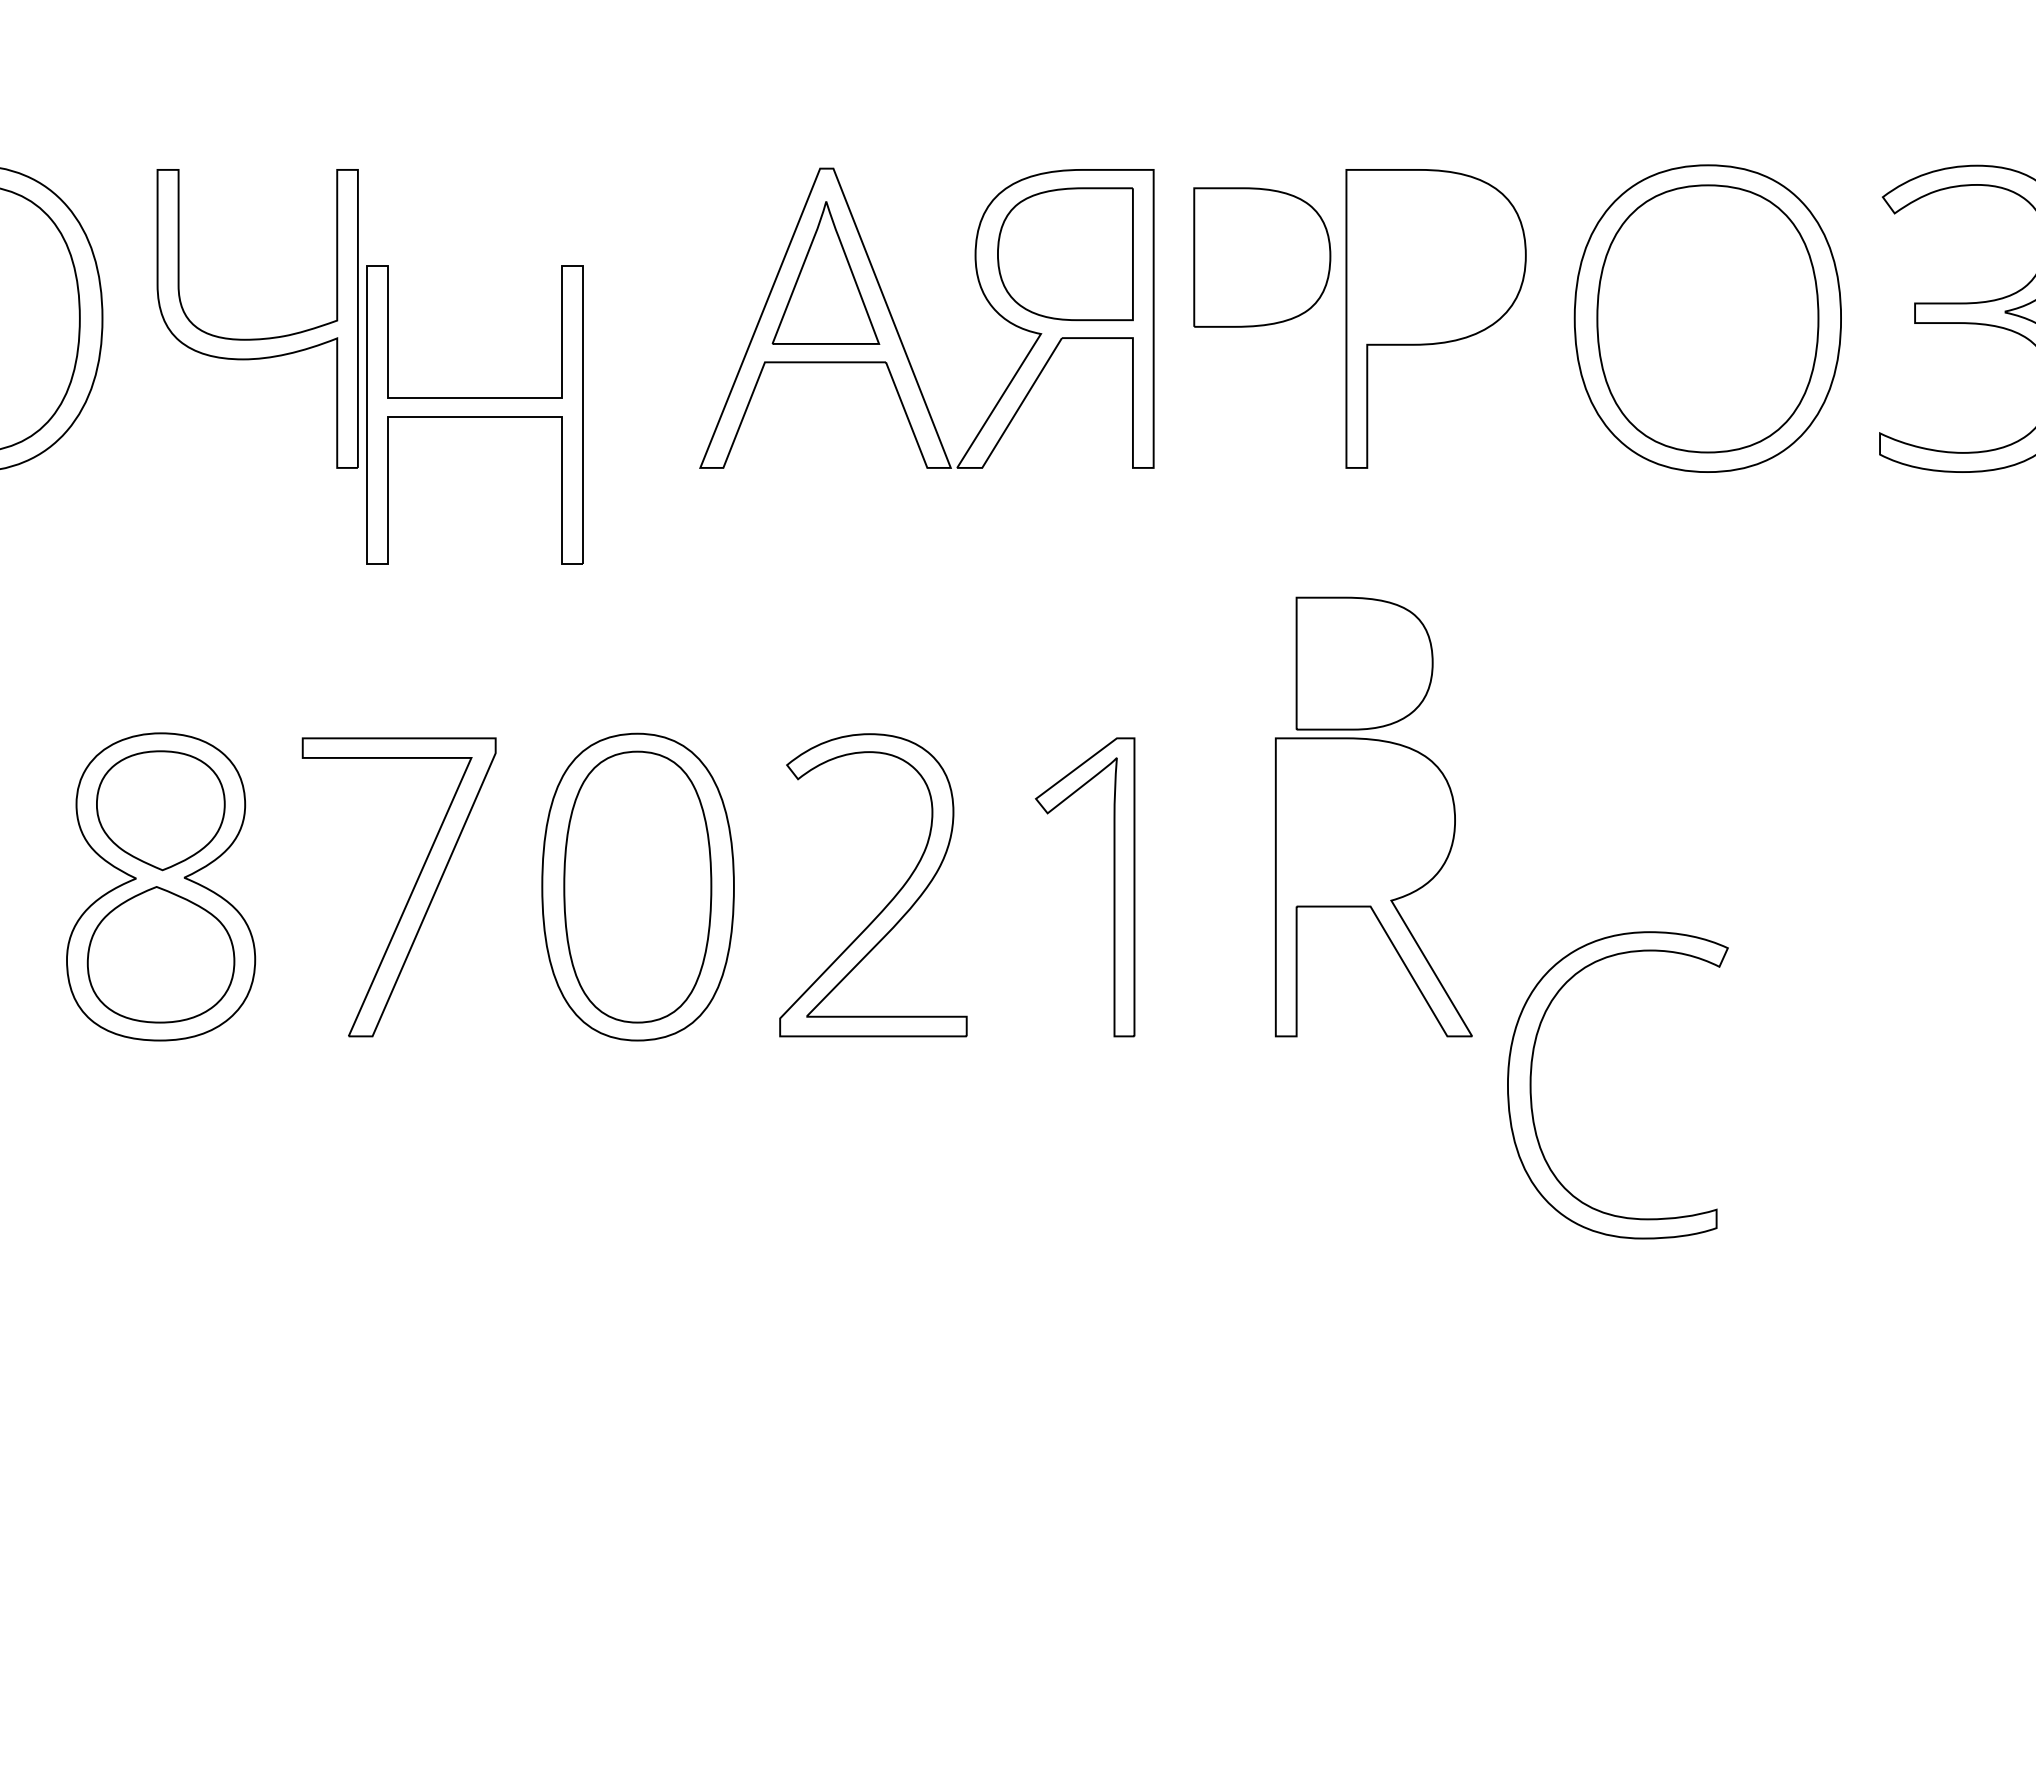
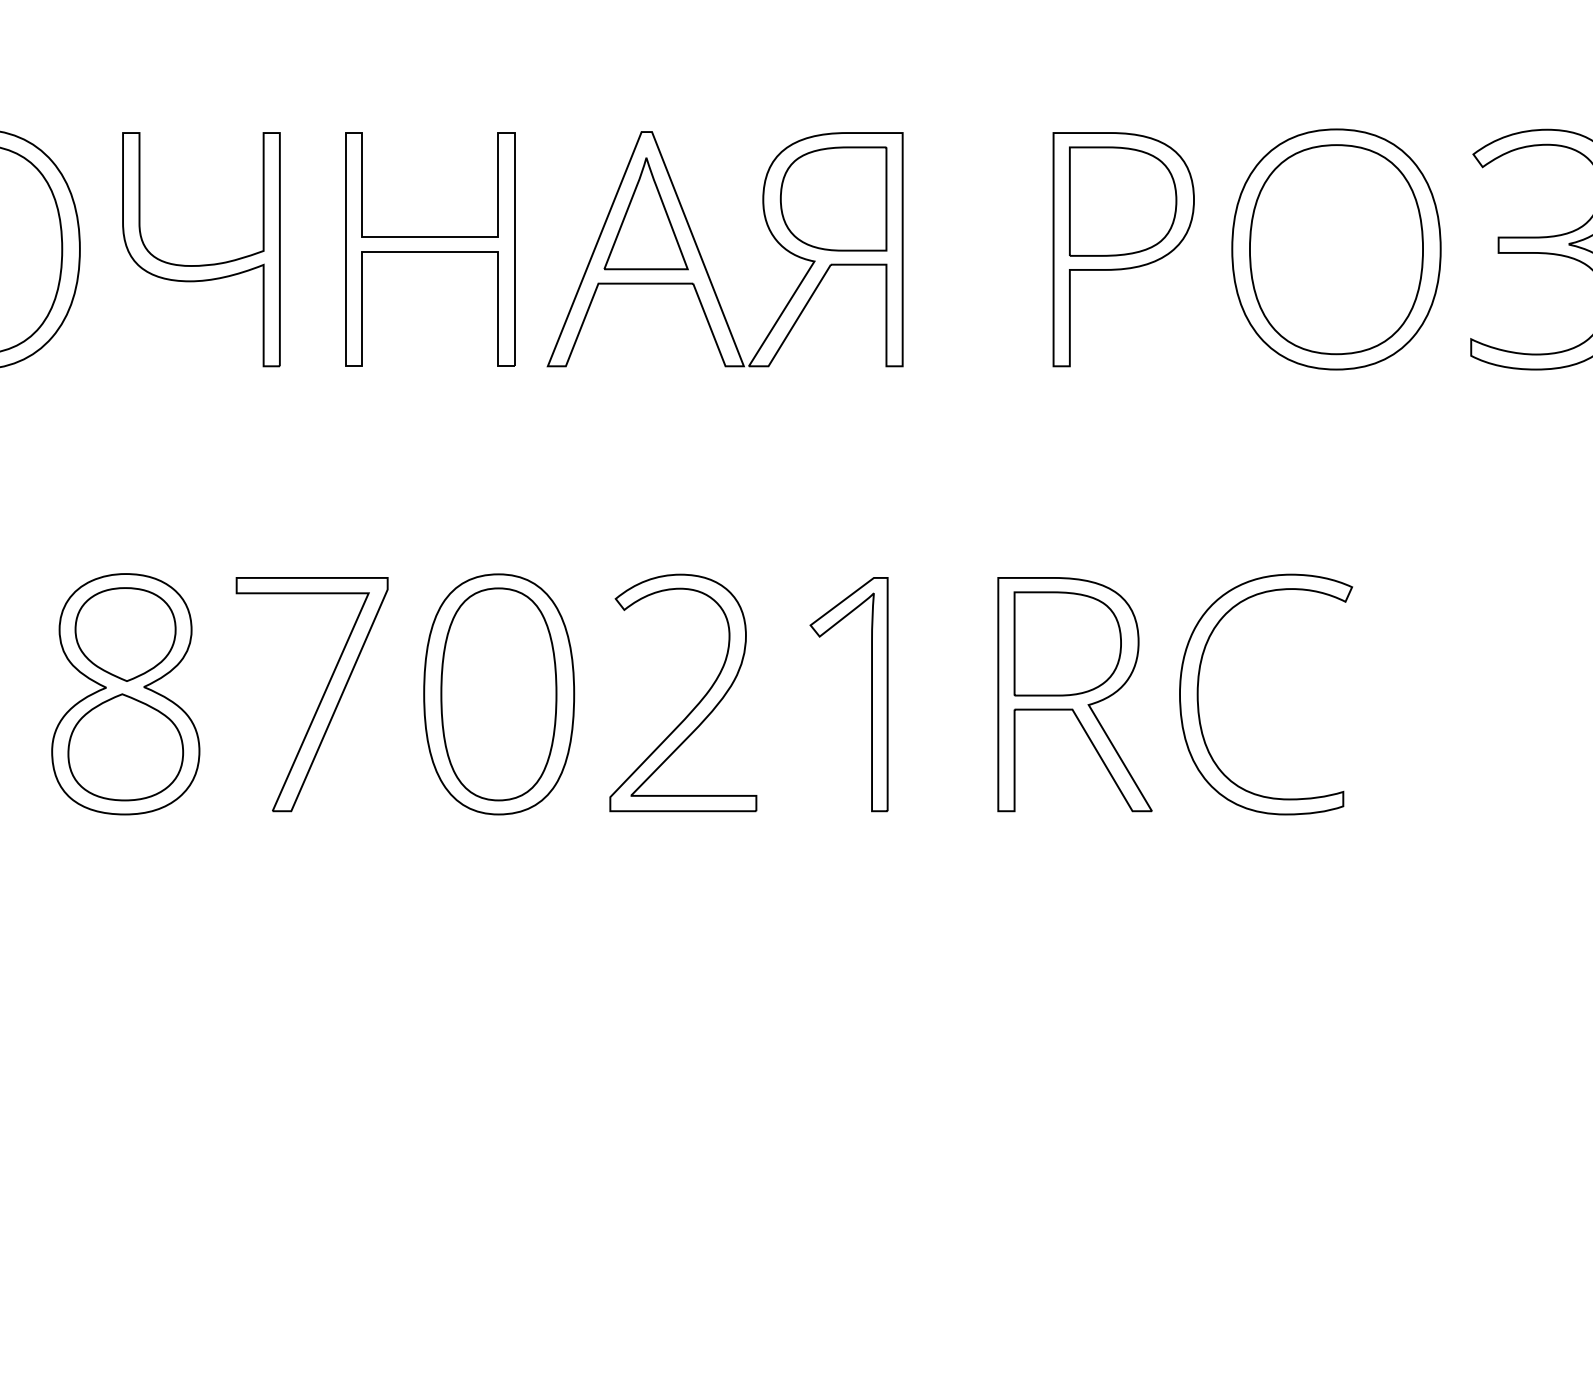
part: (1262, 257) -> (1123, 201), moved
part: (474, 414) -> (429, 249), moved
part: (1364, 663) -> (1067, 643), moved
part: (1531, 1085) -> (1198, 694), moved

